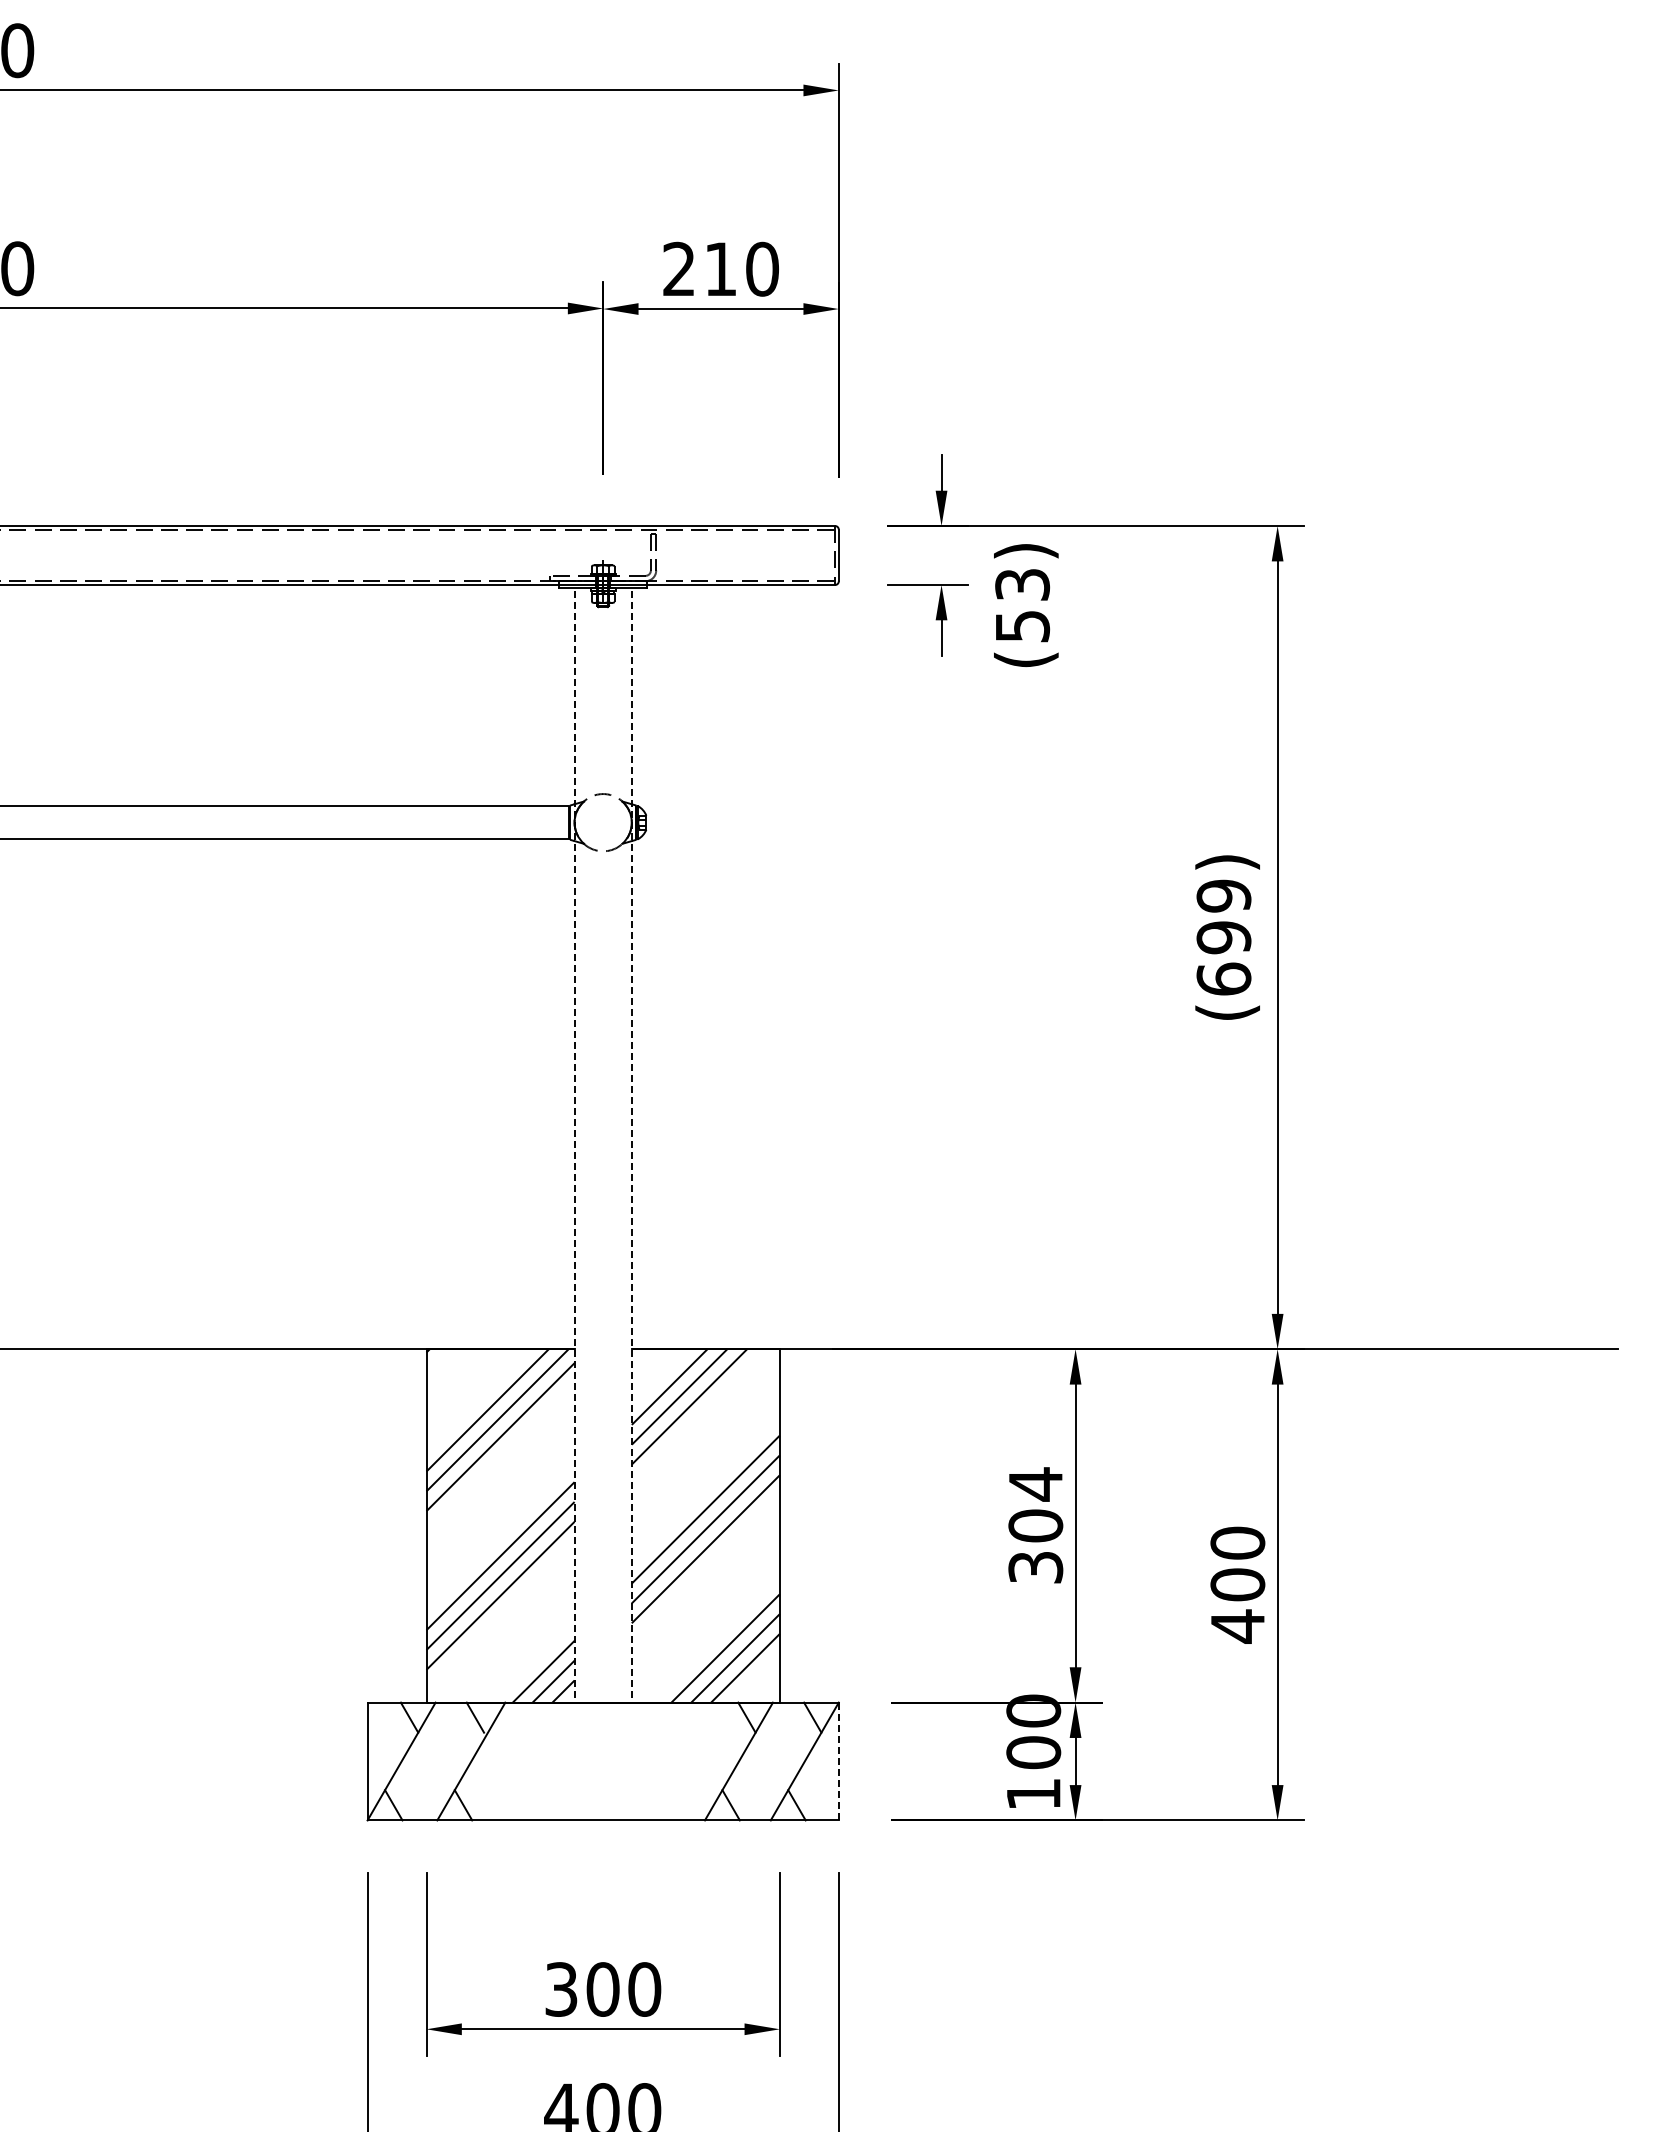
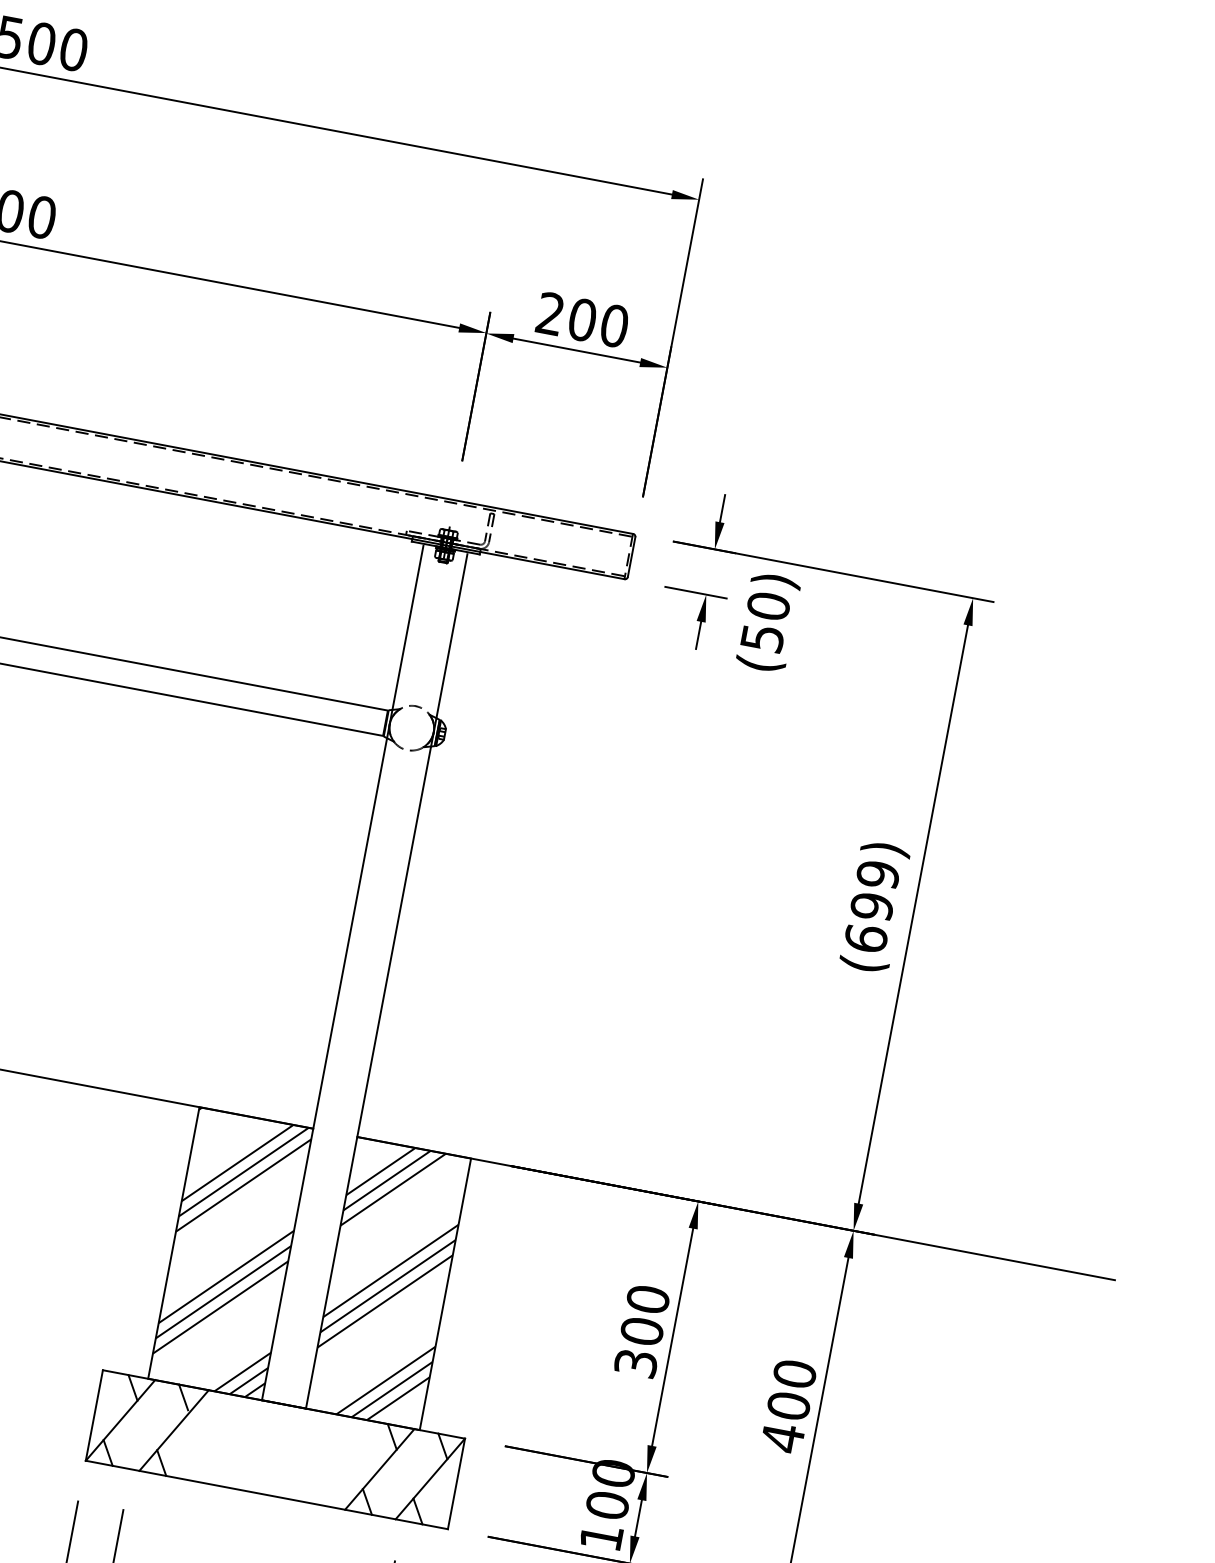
text: (720, 268) -> (582, 319), 210 -> 200
text: (1022, 584) -> (768, 606), (53) -> (50)
line: (574, 1146) -> (342, 972), dashed -> solid
line: (631, 1146) -> (386, 981), dashed -> solid
text: (1035, 1484) -> (647, 1299), 304 -> 300
line: (838, 1761) -> (456, 1483), dashed -> solid

